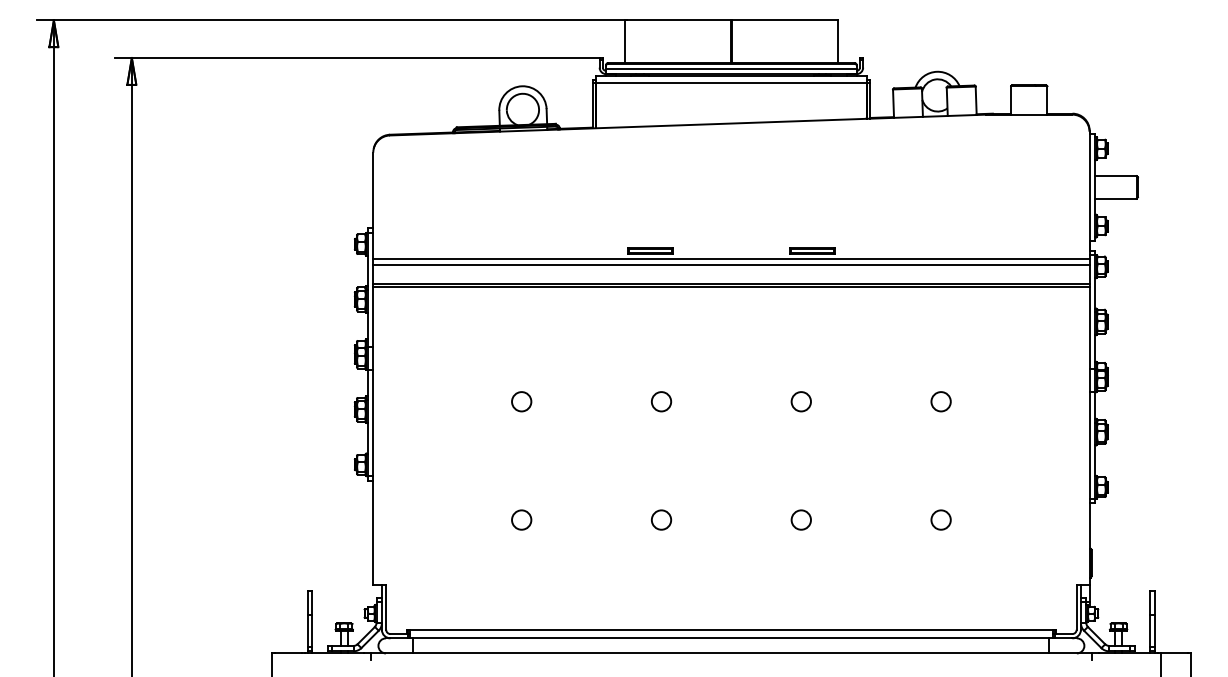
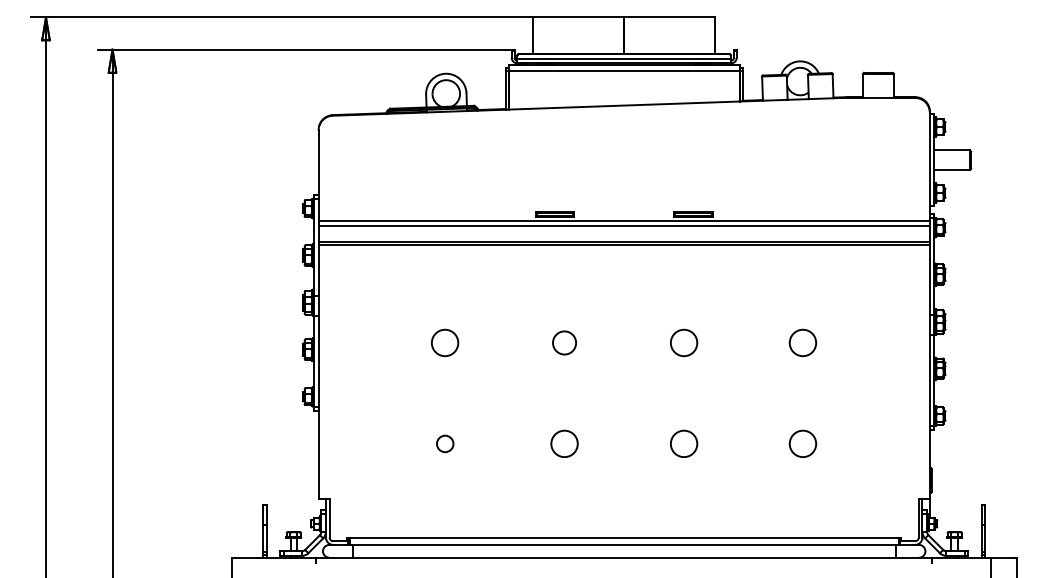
circle: (522, 401) -> (445, 342), size x1.6
circle: (661, 401) -> (564, 342), size x1.4
circle: (800, 401) -> (683, 342), size x1.6
circle: (941, 401) -> (803, 342), size x1.6
circle: (661, 519) -> (564, 443), size x1.6
circle: (800, 519) -> (683, 443), size x1.6
circle: (941, 519) -> (803, 443), size x1.6

